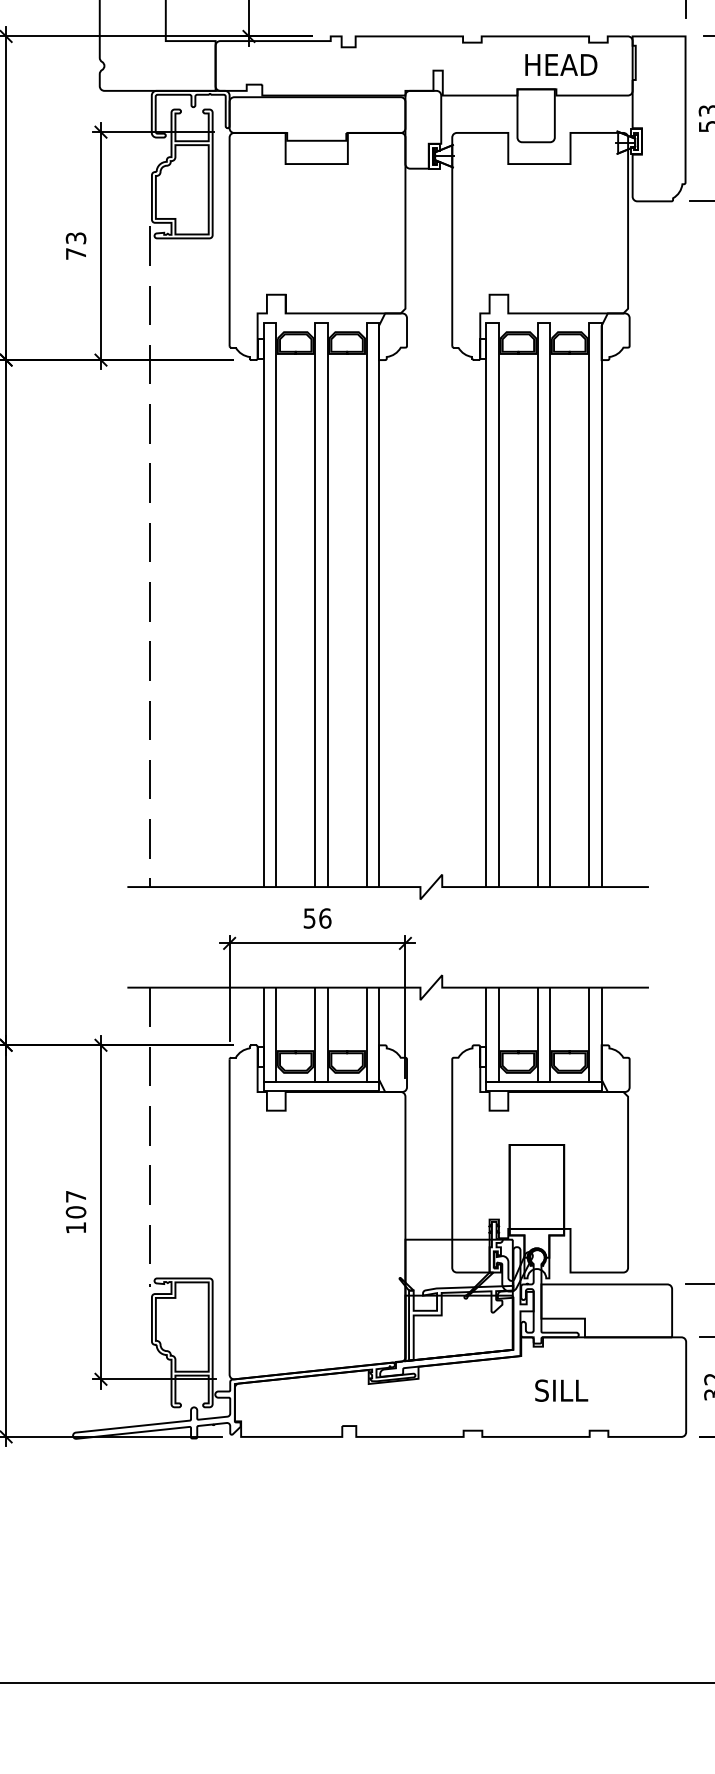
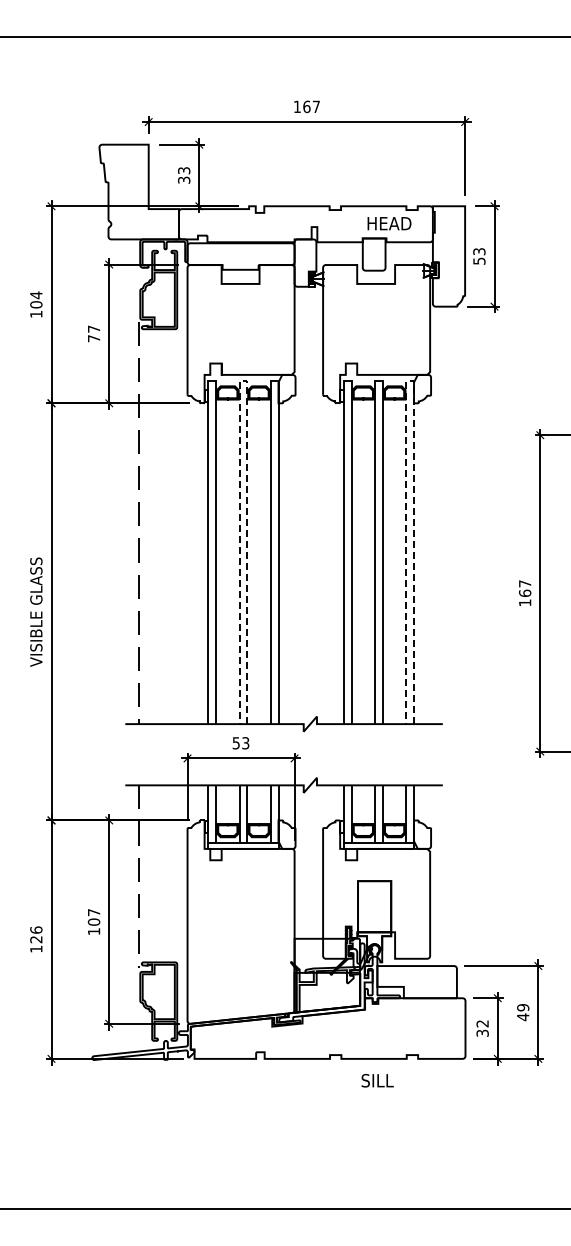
text: (75, 237) -> (93, 328), 73 -> 77
line: (321, 322) -> (243, 380), solid -> dashed
line: (595, 322) -> (410, 380), solid -> dashed
text: (324, 918) -> (245, 743), 56 -> 53
text: (561, 1390) -> (377, 1080), moved

